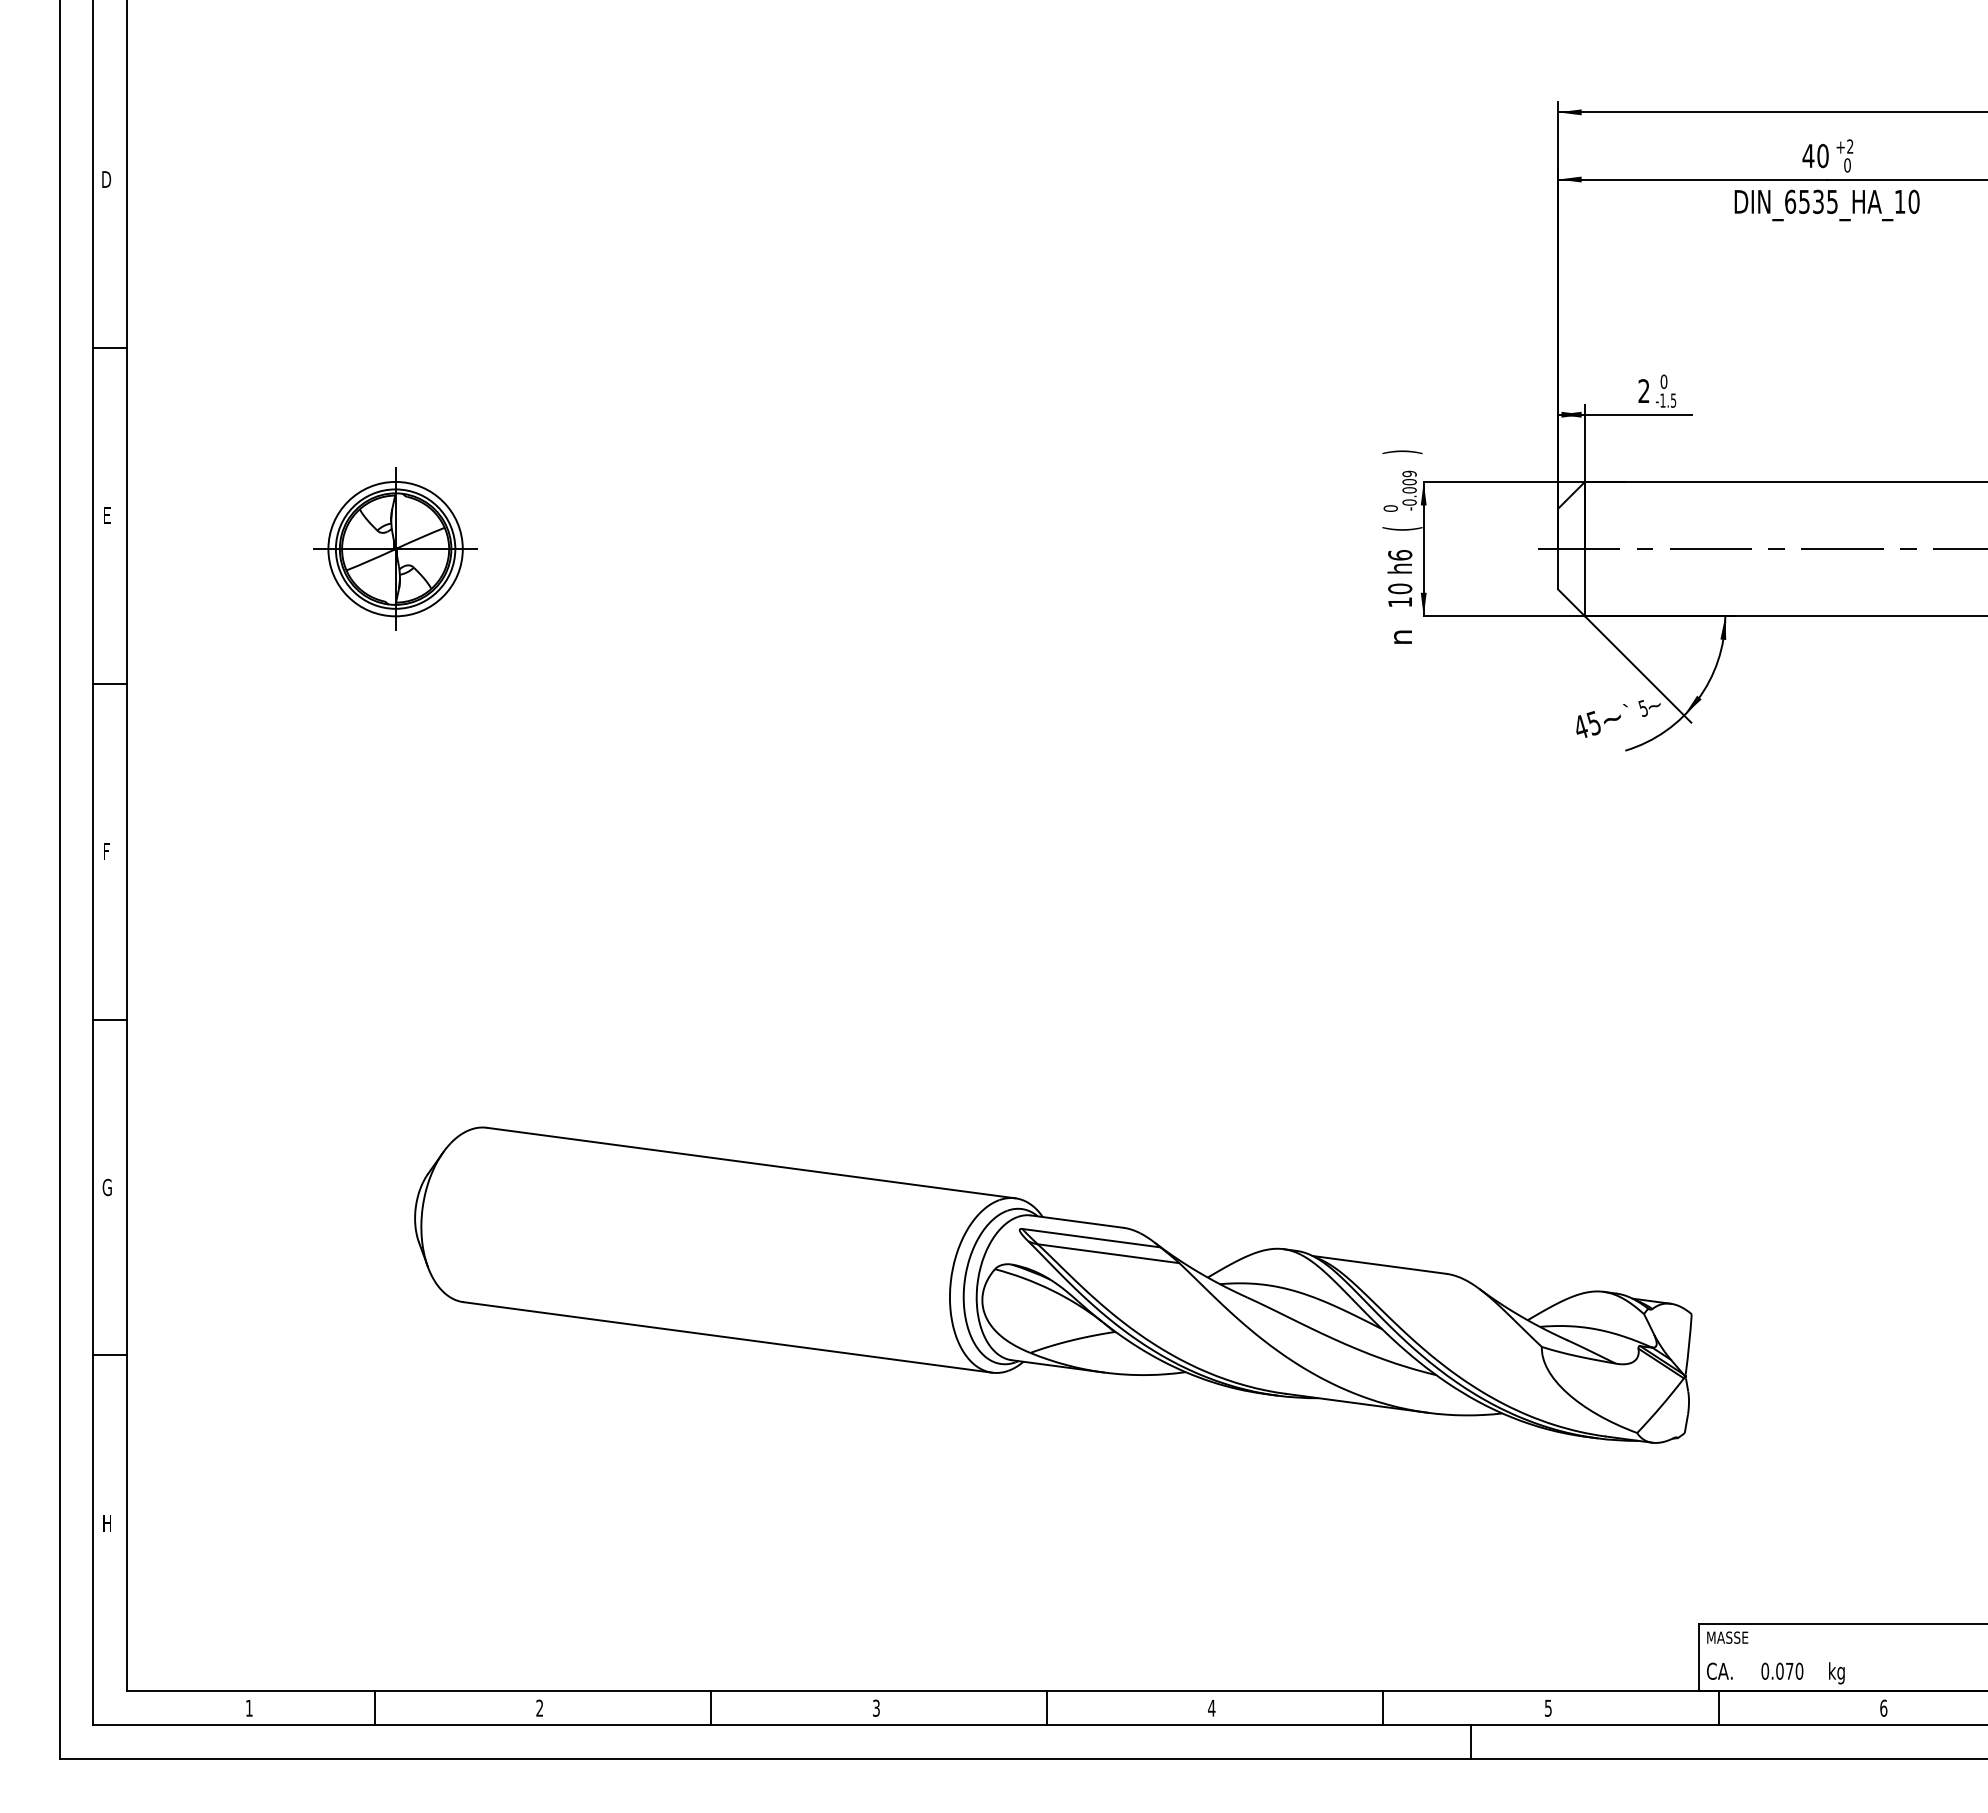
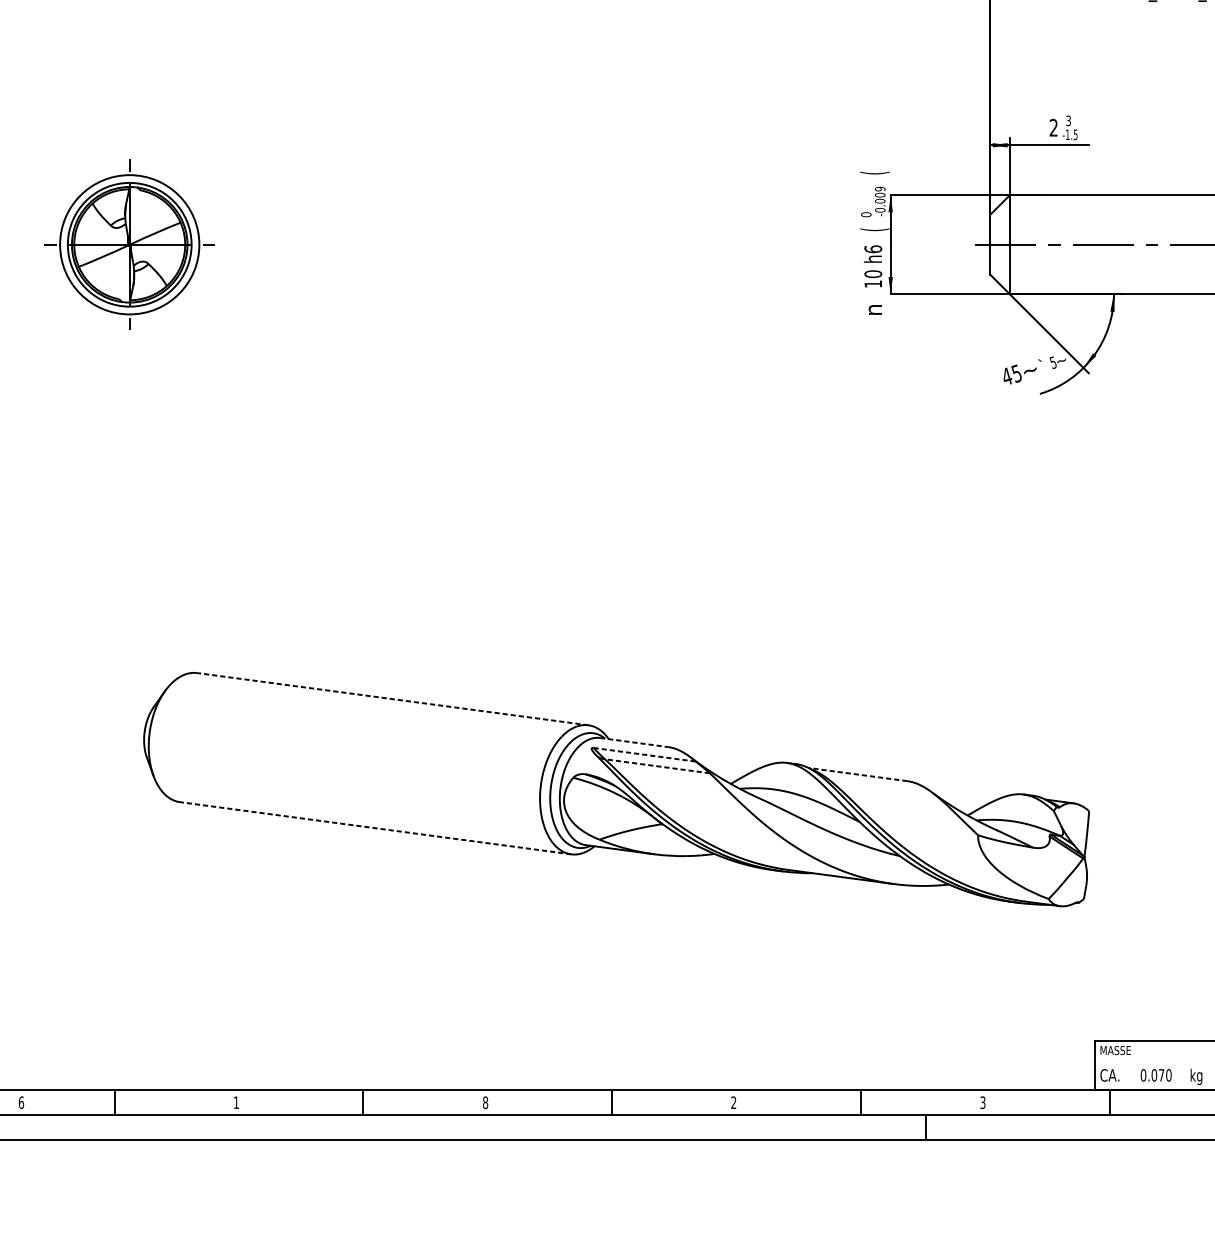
text: (1663, 381) -> (1068, 120), 0 -> 3
text: (1402, 452) -> (875, 173), ) -> (
part: (395, 548) -> (129, 244), size x1.4
line: (751, 1163) -> (393, 699), solid -> dashed
line: (1077, 1221) -> (634, 742), solid -> dashed
line: (1091, 1238) -> (644, 755), solid -> dashed
line: (1108, 1253) -> (657, 766), solid -> dashed
line: (1378, 1264) -> (857, 774), solid -> dashed
line: (727, 1337) -> (375, 828), solid -> dashed
text: (248, 1707) -> (20, 1102), 1 -> 6
text: (539, 1707) -> (236, 1102), 2 -> 1
text: (875, 1707) -> (484, 1102), 3 -> 8
text: (1211, 1707) -> (733, 1102), 4 -> 2
text: (1548, 1707) -> (983, 1102), 5 -> 3

